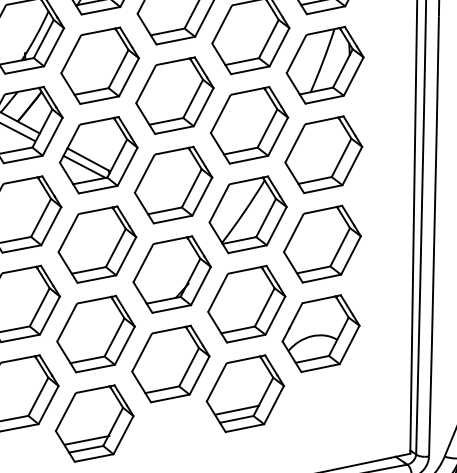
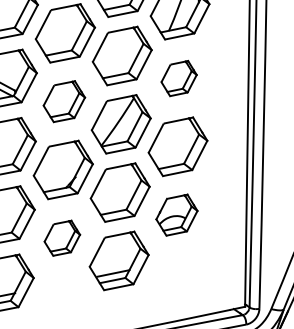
part: (323, 154) -> (178, 78), size x0.6
part: (173, 184) -> (64, 101), size x0.7
part: (320, 333) -> (176, 214), size x0.7
part: (170, 363) -> (62, 237), size x0.6

